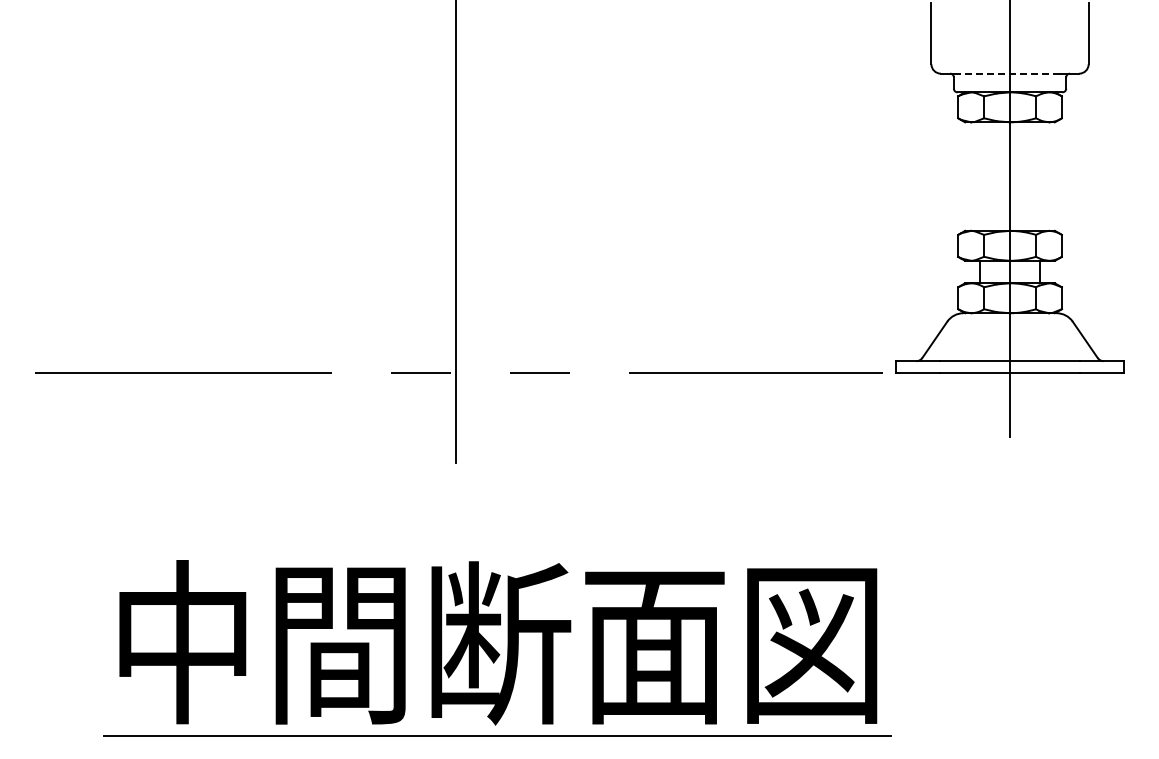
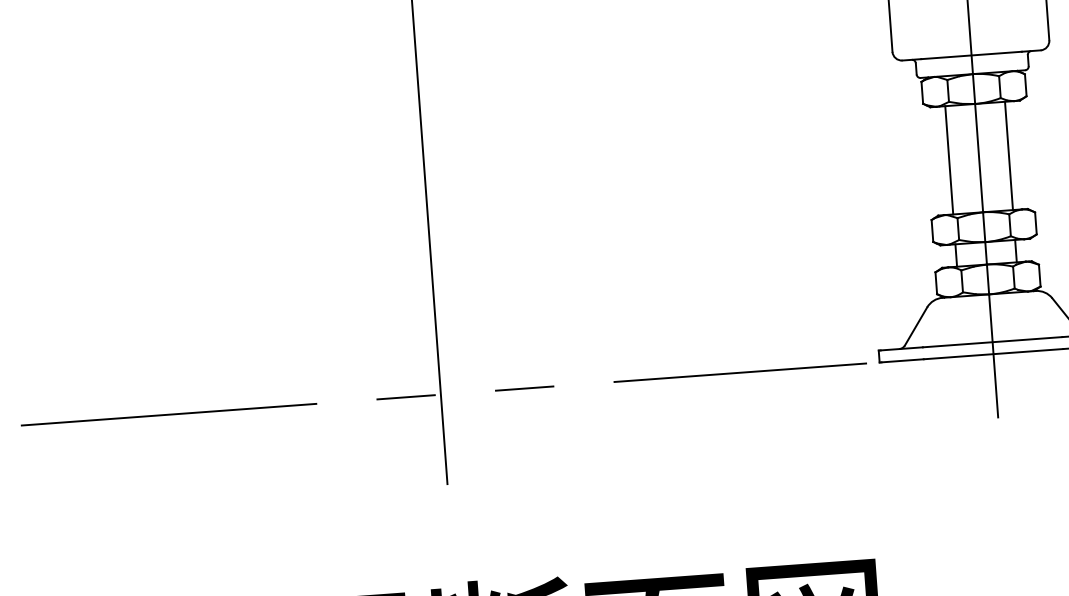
line: (1009, 73) -> (971, 55), dashed -> solid
line: (980, 176) -> (949, 160), added
line: (1039, 176) -> (1008, 155), added

